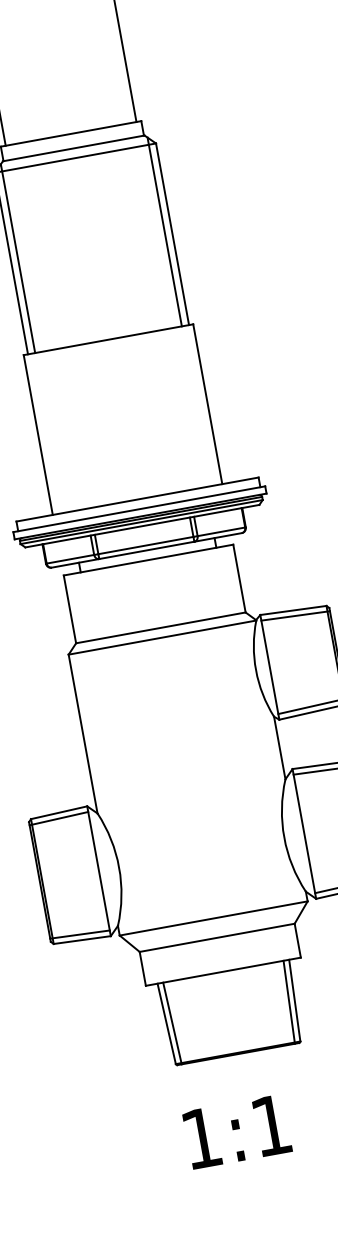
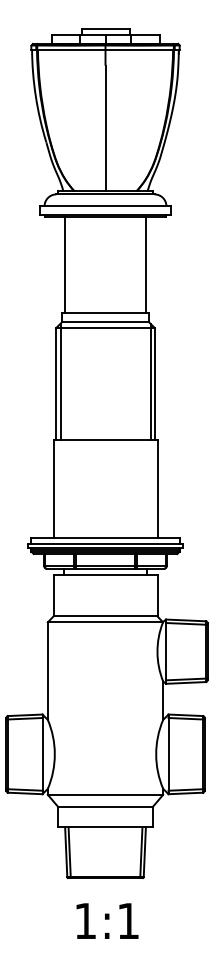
text: (237, 1130) -> (107, 920), moved

